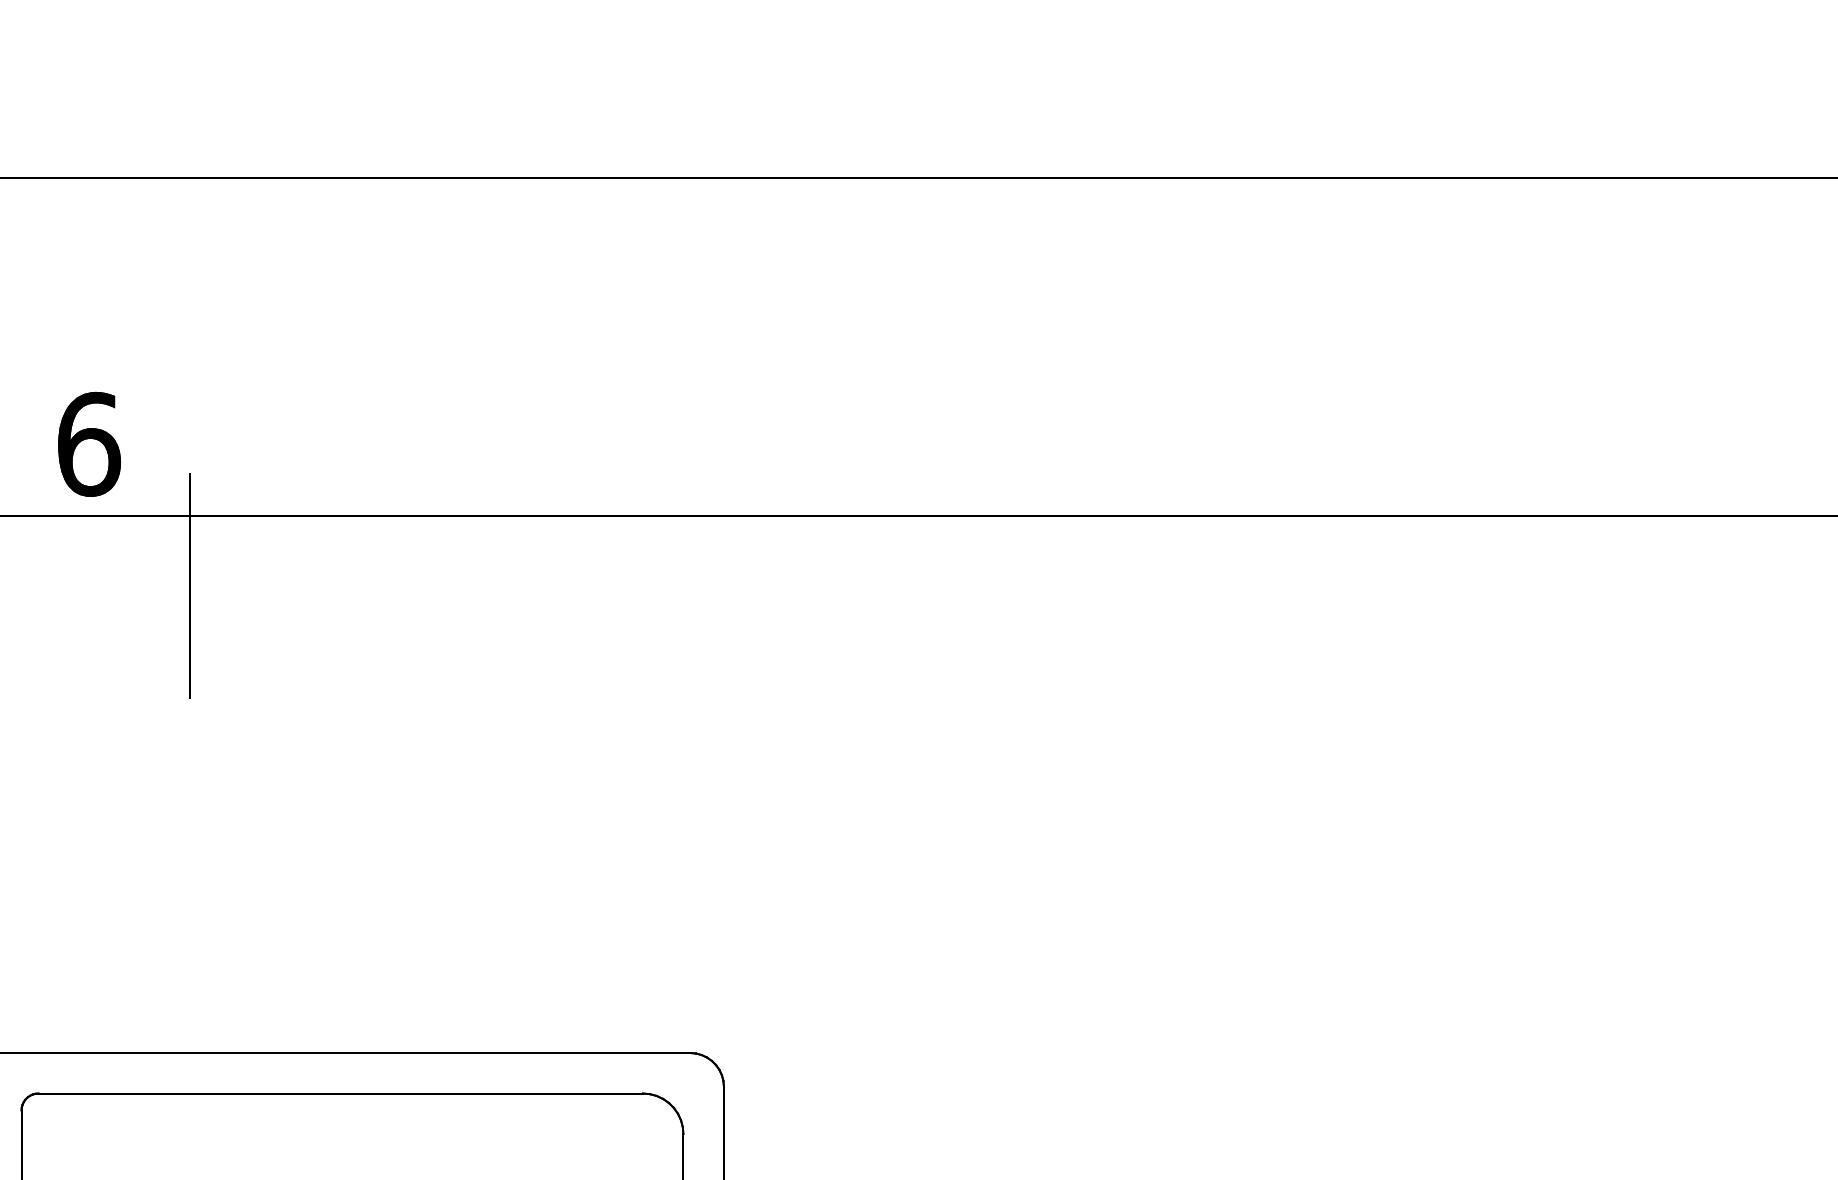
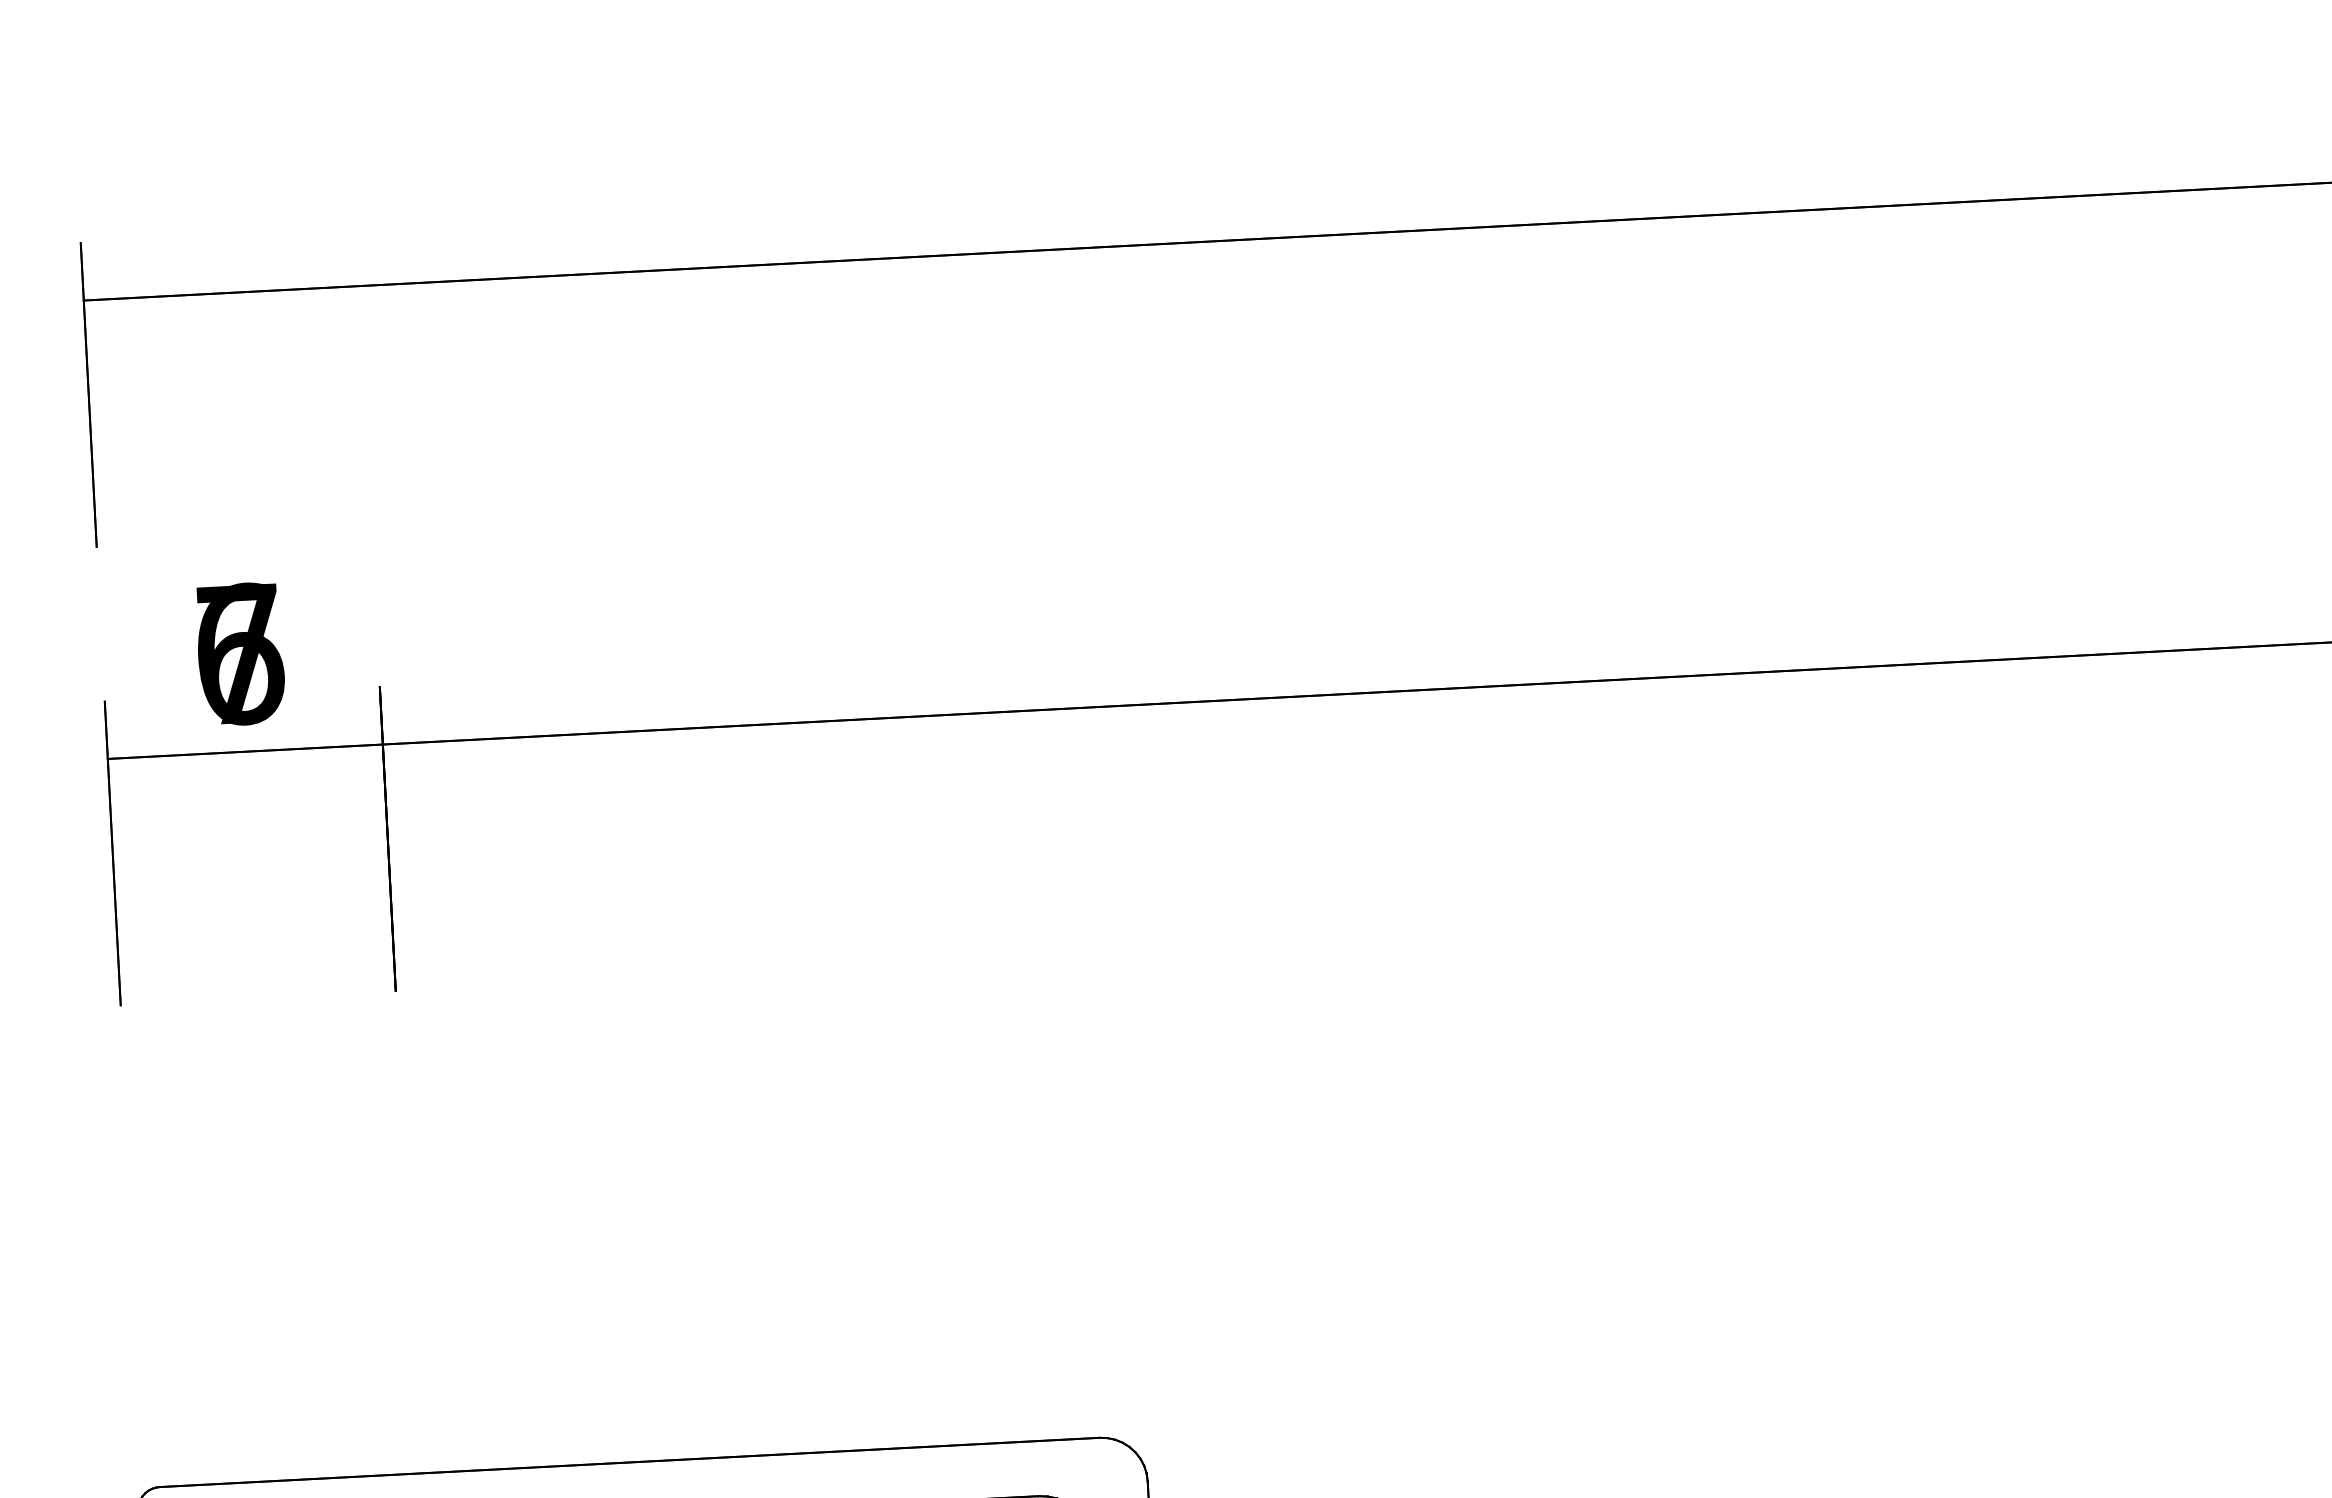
text: (89, 444) -> (240, 654), 6 -> 7

